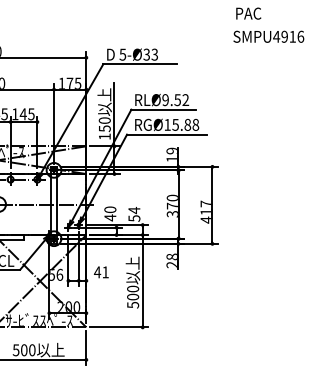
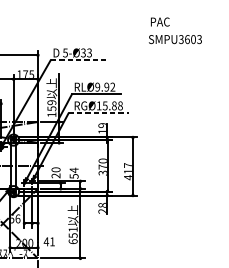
text: (288, 36) -> (190, 39), SMPU4916 -> SMPU3603
line: (140, 64) -> (78, 60), solid -> dashed
text: (177, 99) -> (106, 86), RLØ9.52 -> RLØ9.92
text: (104, 120) -> (51, 102), 150 -> 159
line: (167, 134) -> (99, 113), solid -> dashed
text: (110, 217) -> (56, 175), 40 -> 20
text: (101, 272) -> (49, 241), moved
text: (133, 296) -> (73, 235), 500 -> 651

